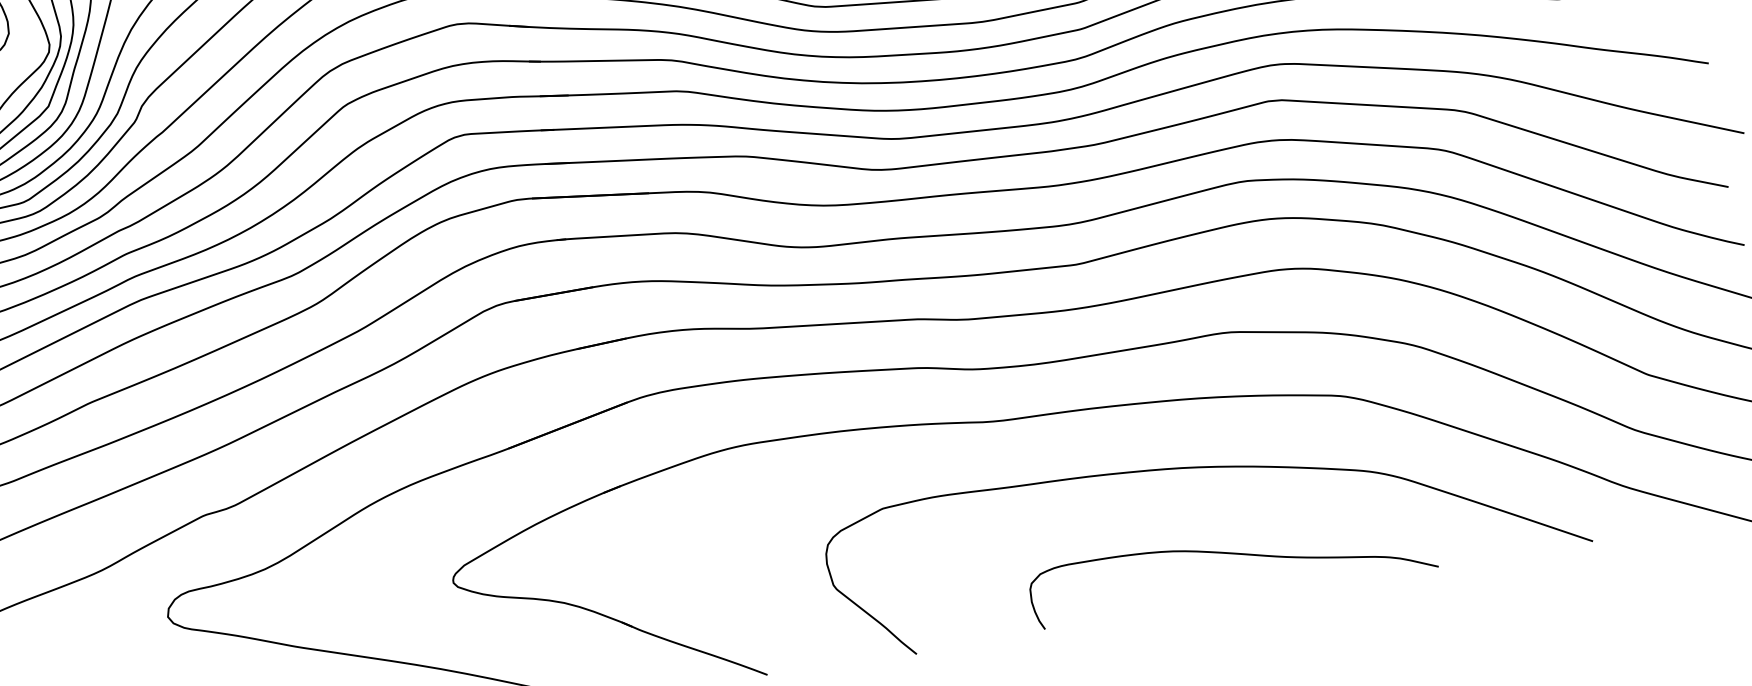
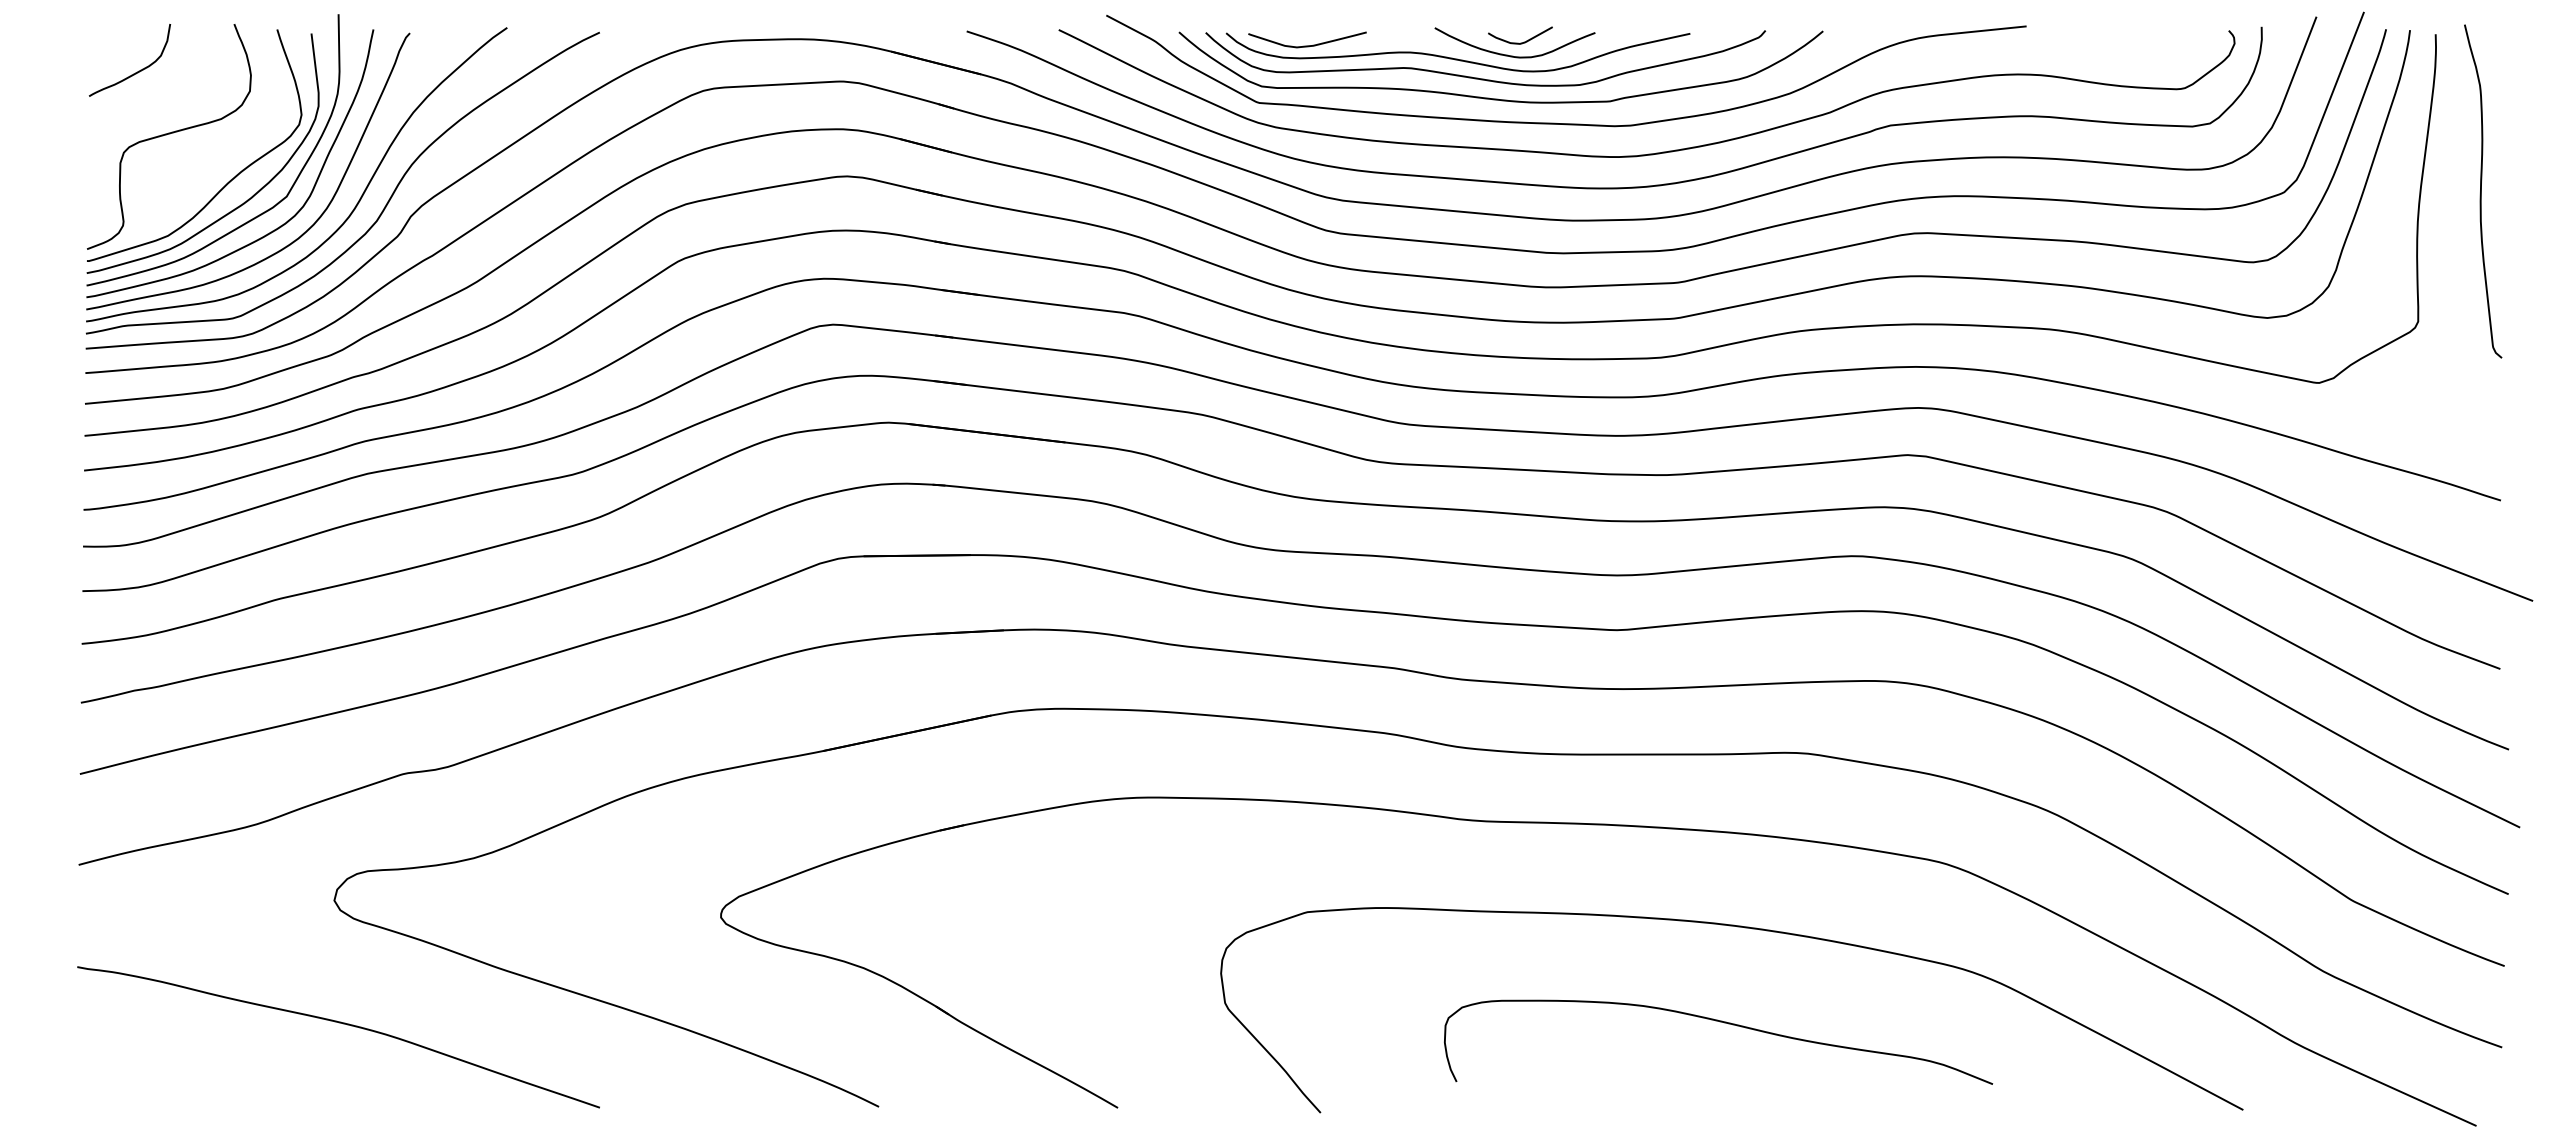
curve: (1234, 554) -> (1724, 1023), moved

